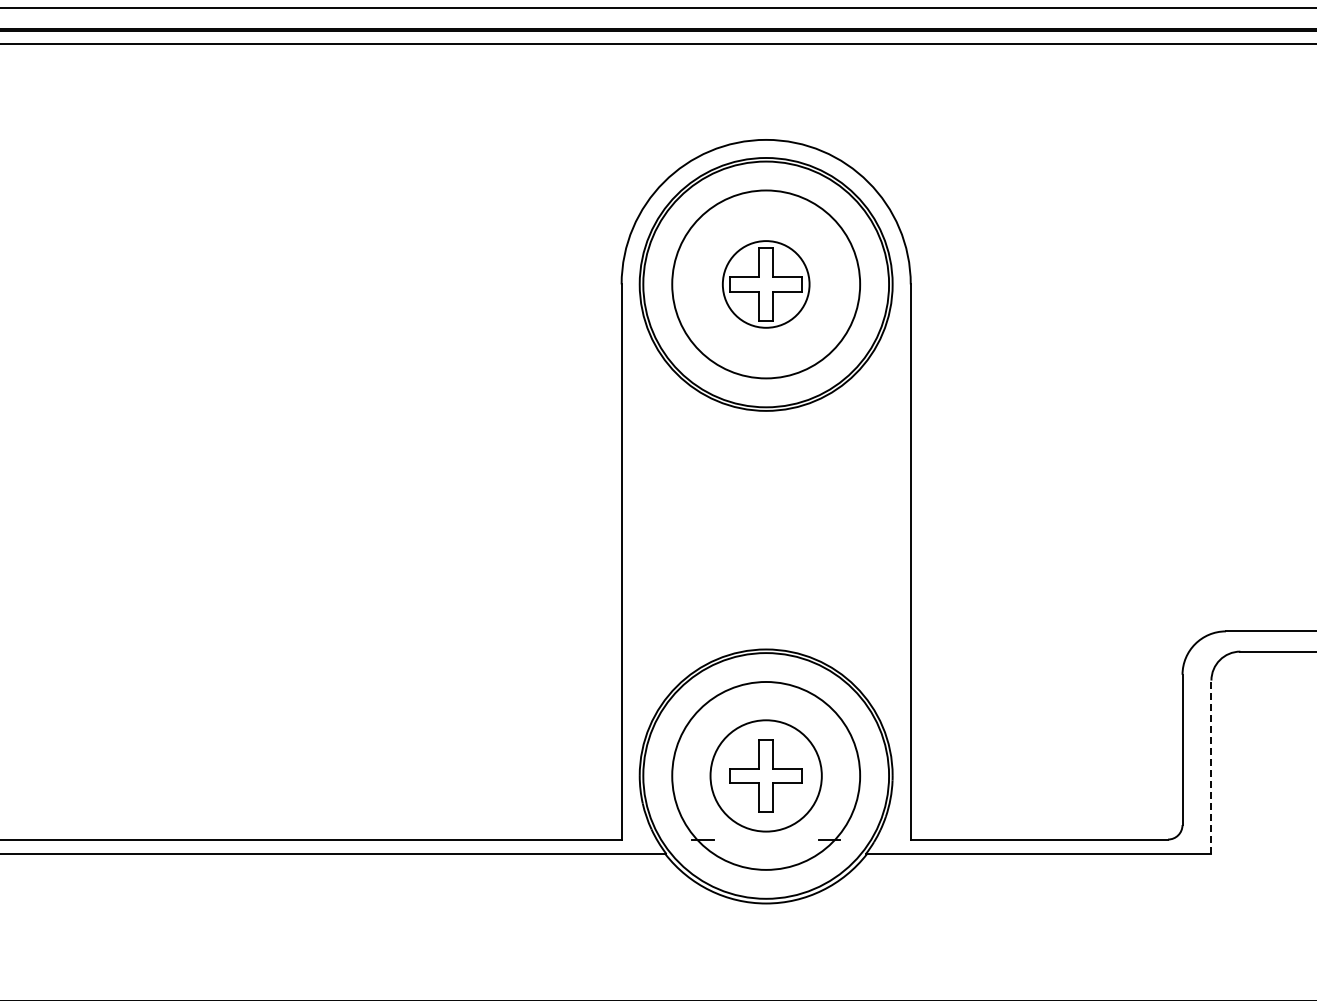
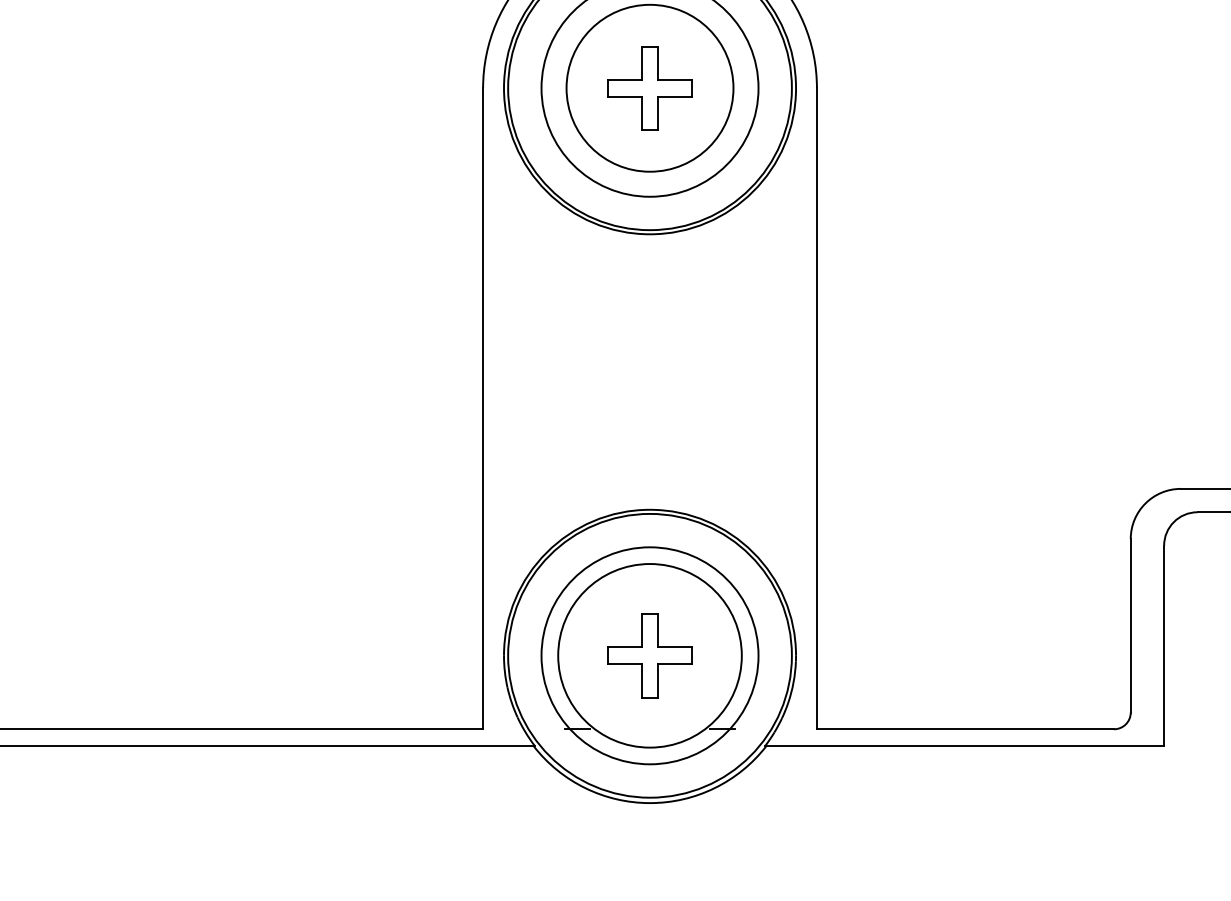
circle: (765, 284) -> (649, 88), size x1.67
line: (1211, 767) -> (1164, 646), dashed -> solid
circle: (765, 775) -> (649, 655), size x1.43

